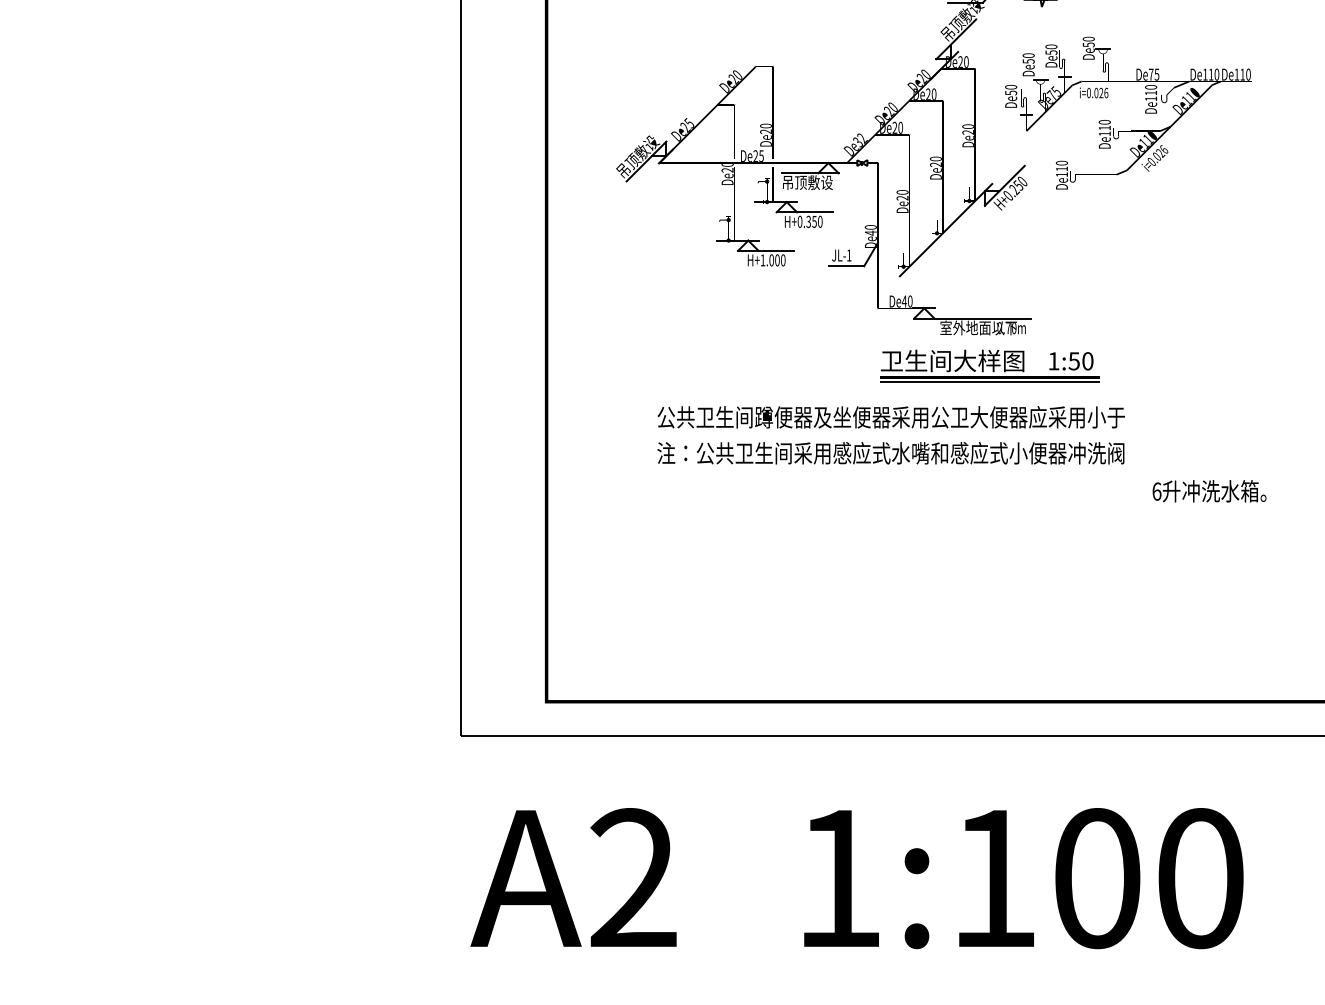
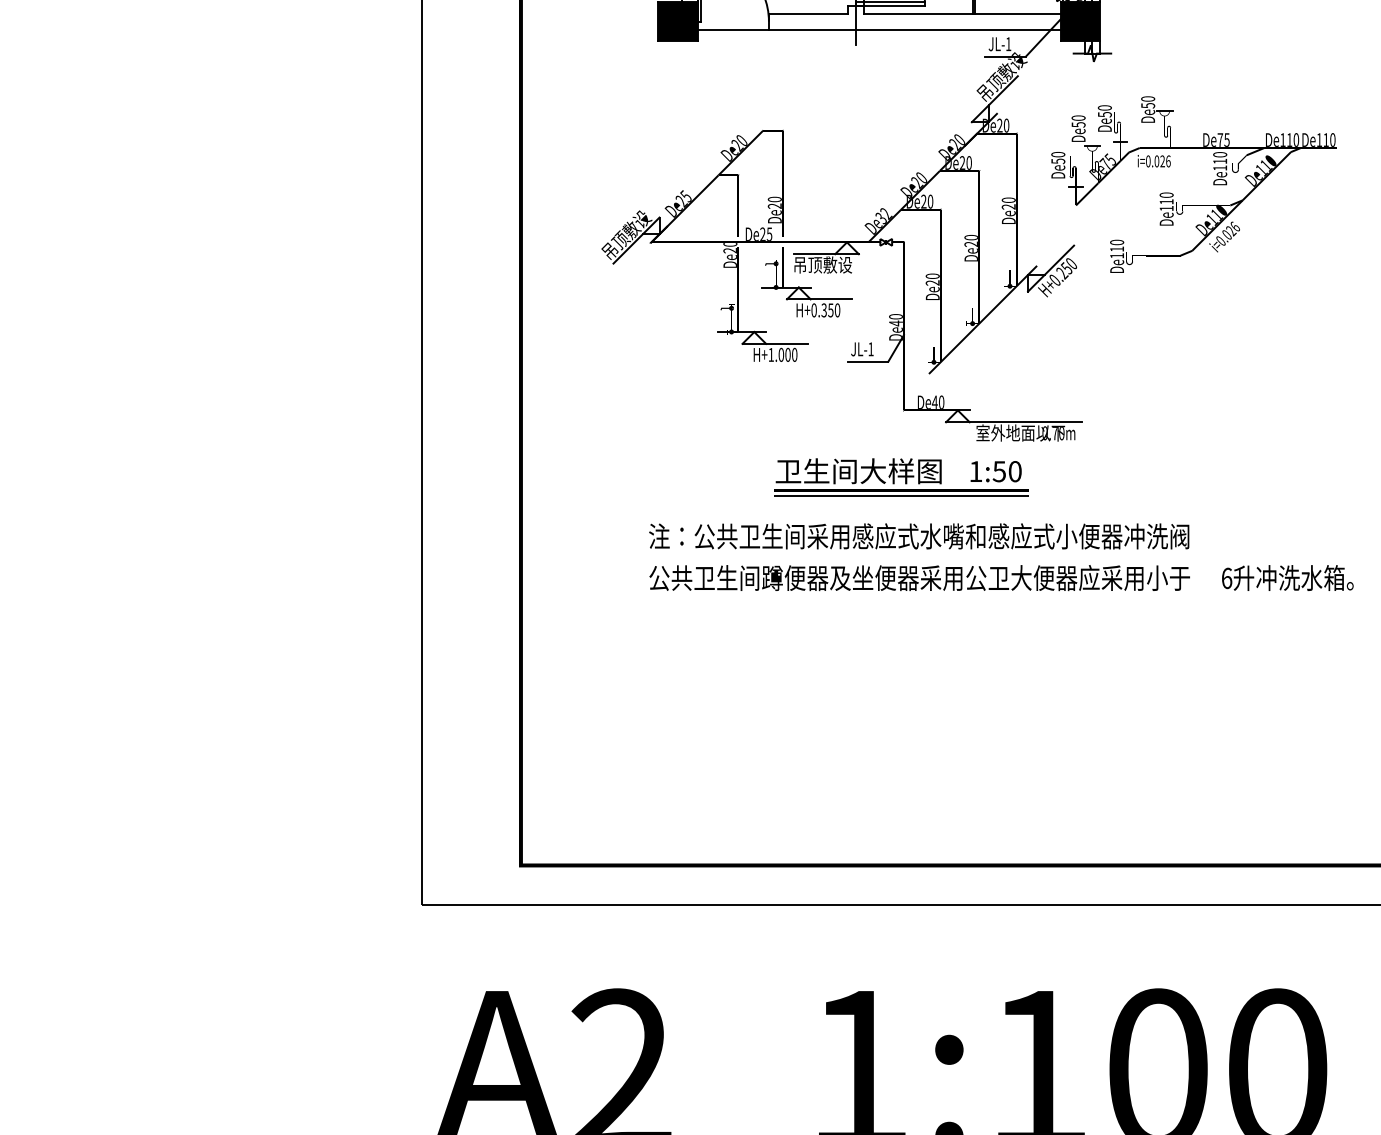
part: (989, 365) -> (901, 476), moved
text: (890, 417) -> (918, 536), 公共卫生间蹲便器及坐便器采用公卫大便器应采用小于 -> 注：公共卫生间采用感应式水嘴和感应式小便器冲洗阀
text: (890, 453) -> (918, 578), 注：公共卫生间采用感应式水嘴和感应式小便器冲洗阀 -> 公共卫生间蹲便器及坐便器采用公卫大便器应采用小于
text: (1209, 491) -> (1287, 578), moved

